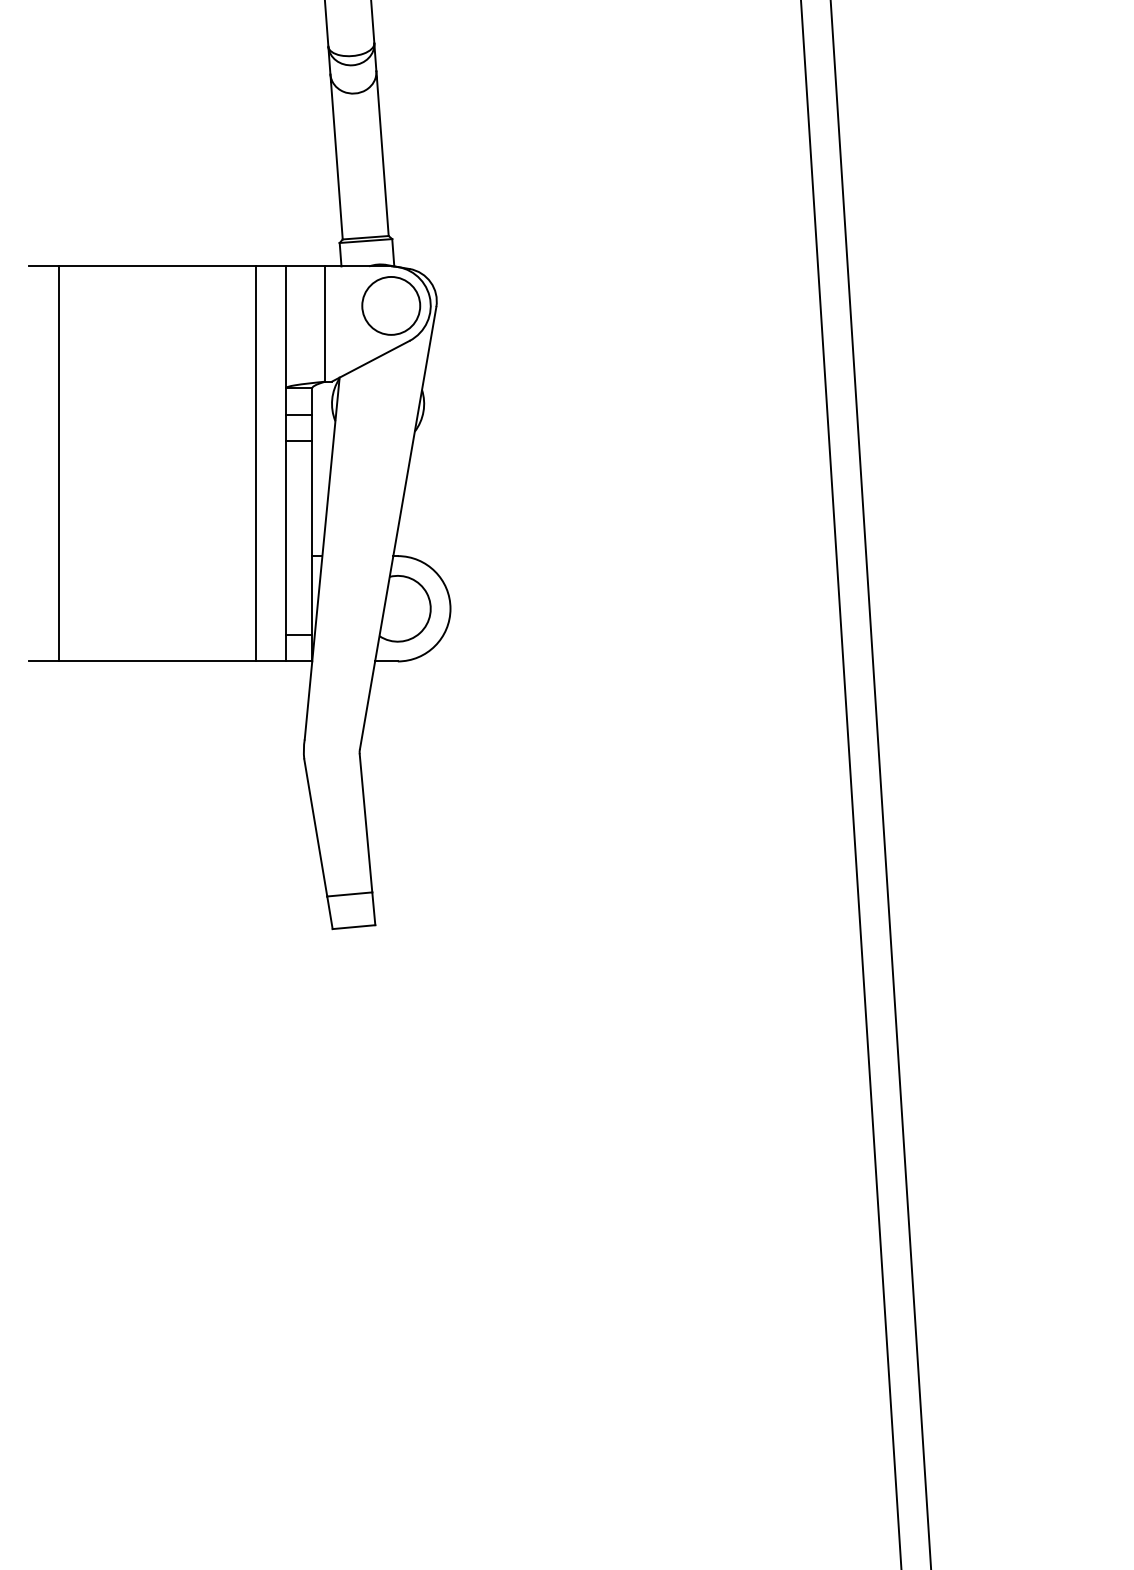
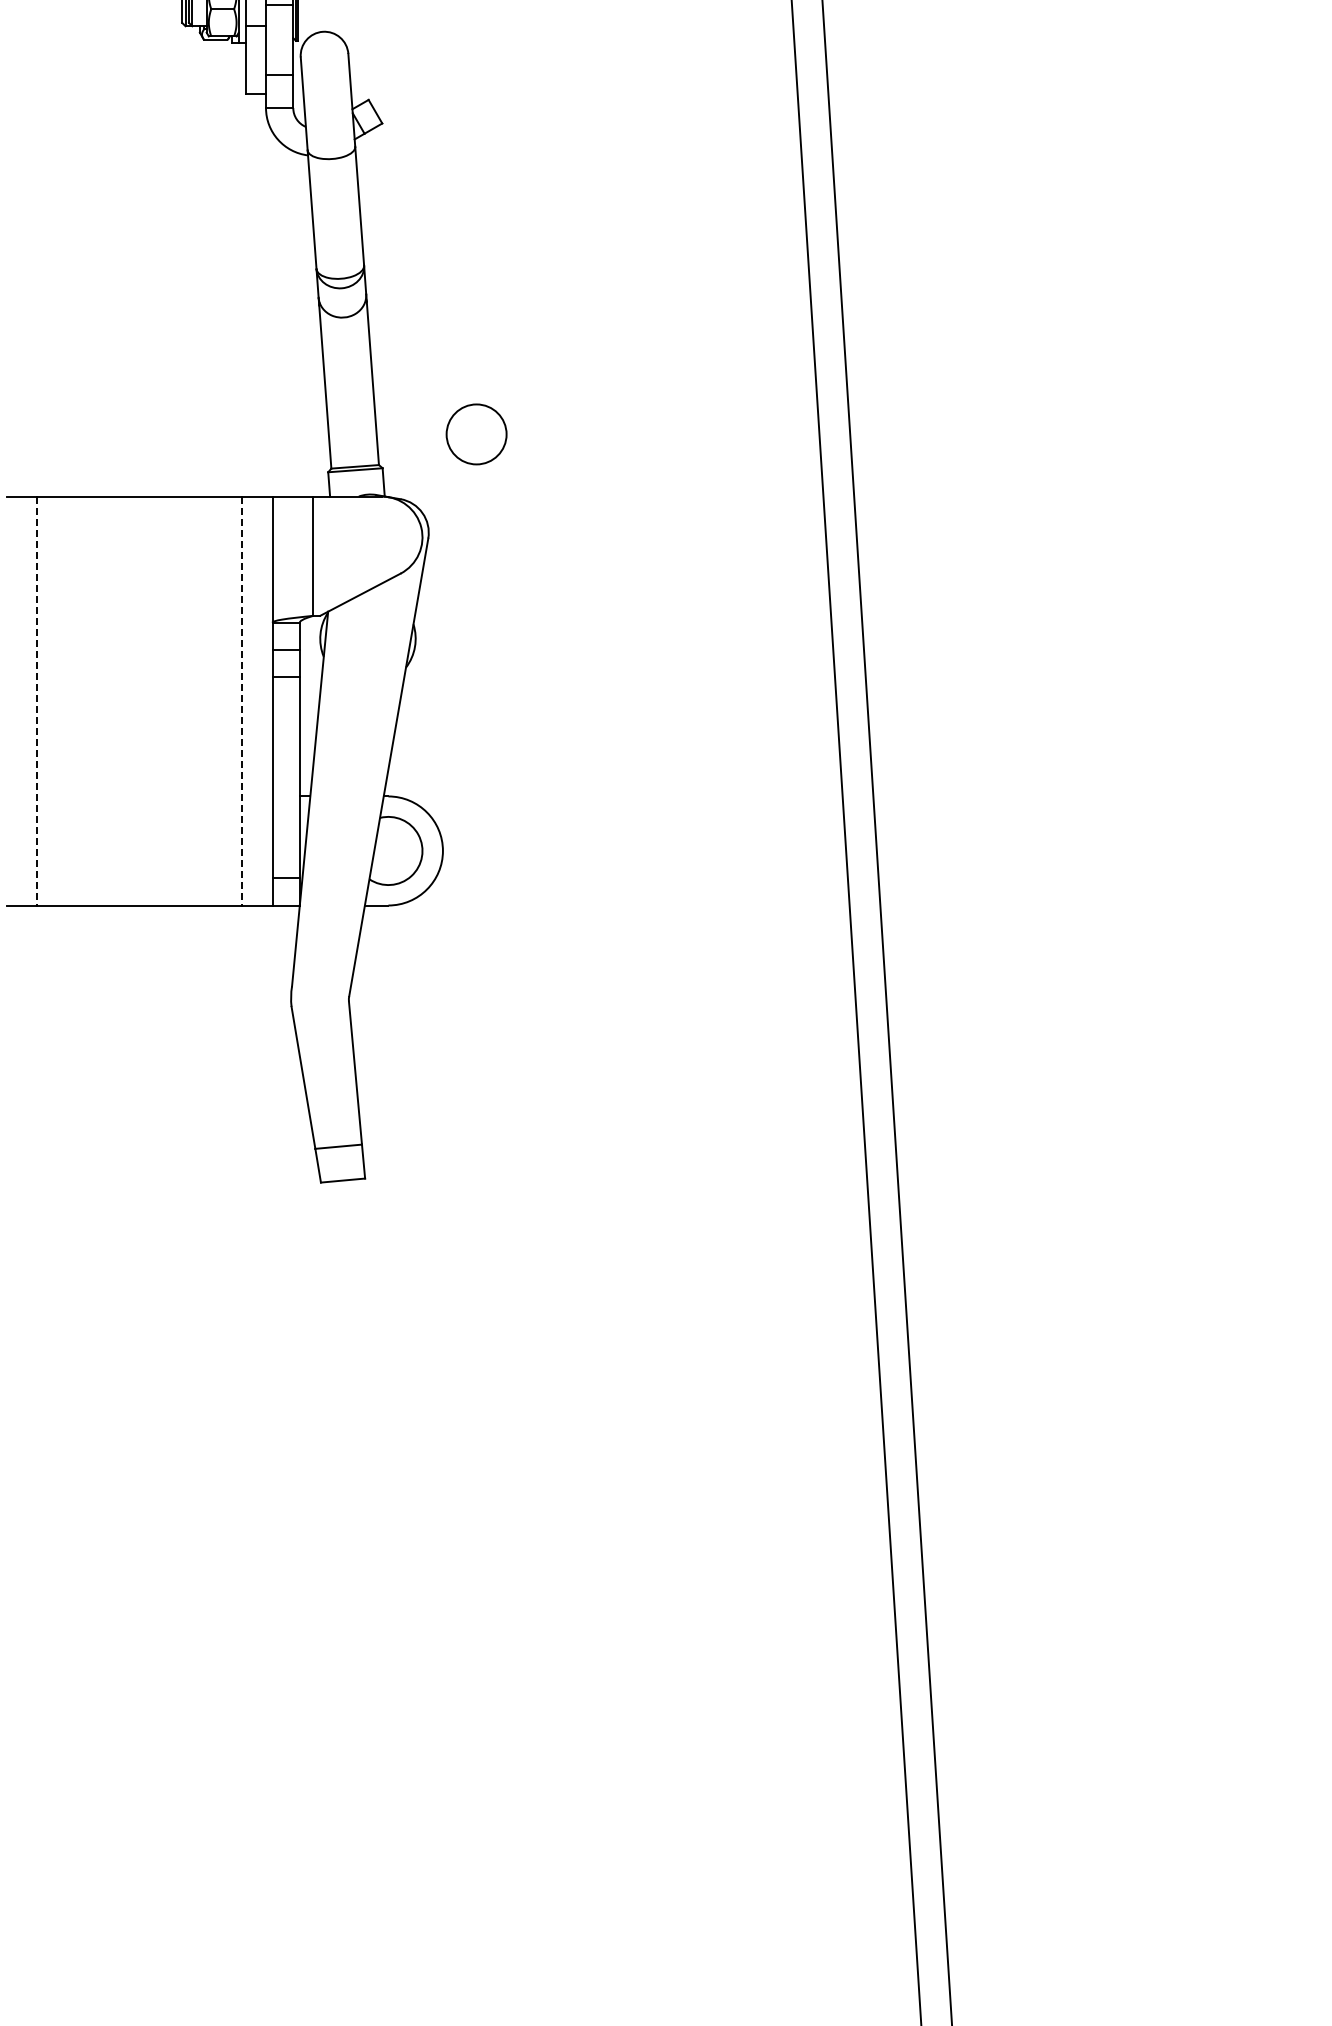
circle: (391, 305) -> (476, 434), moved
line: (58, 464) -> (37, 701), solid -> dashed
line: (255, 464) -> (241, 701), solid -> dashed

